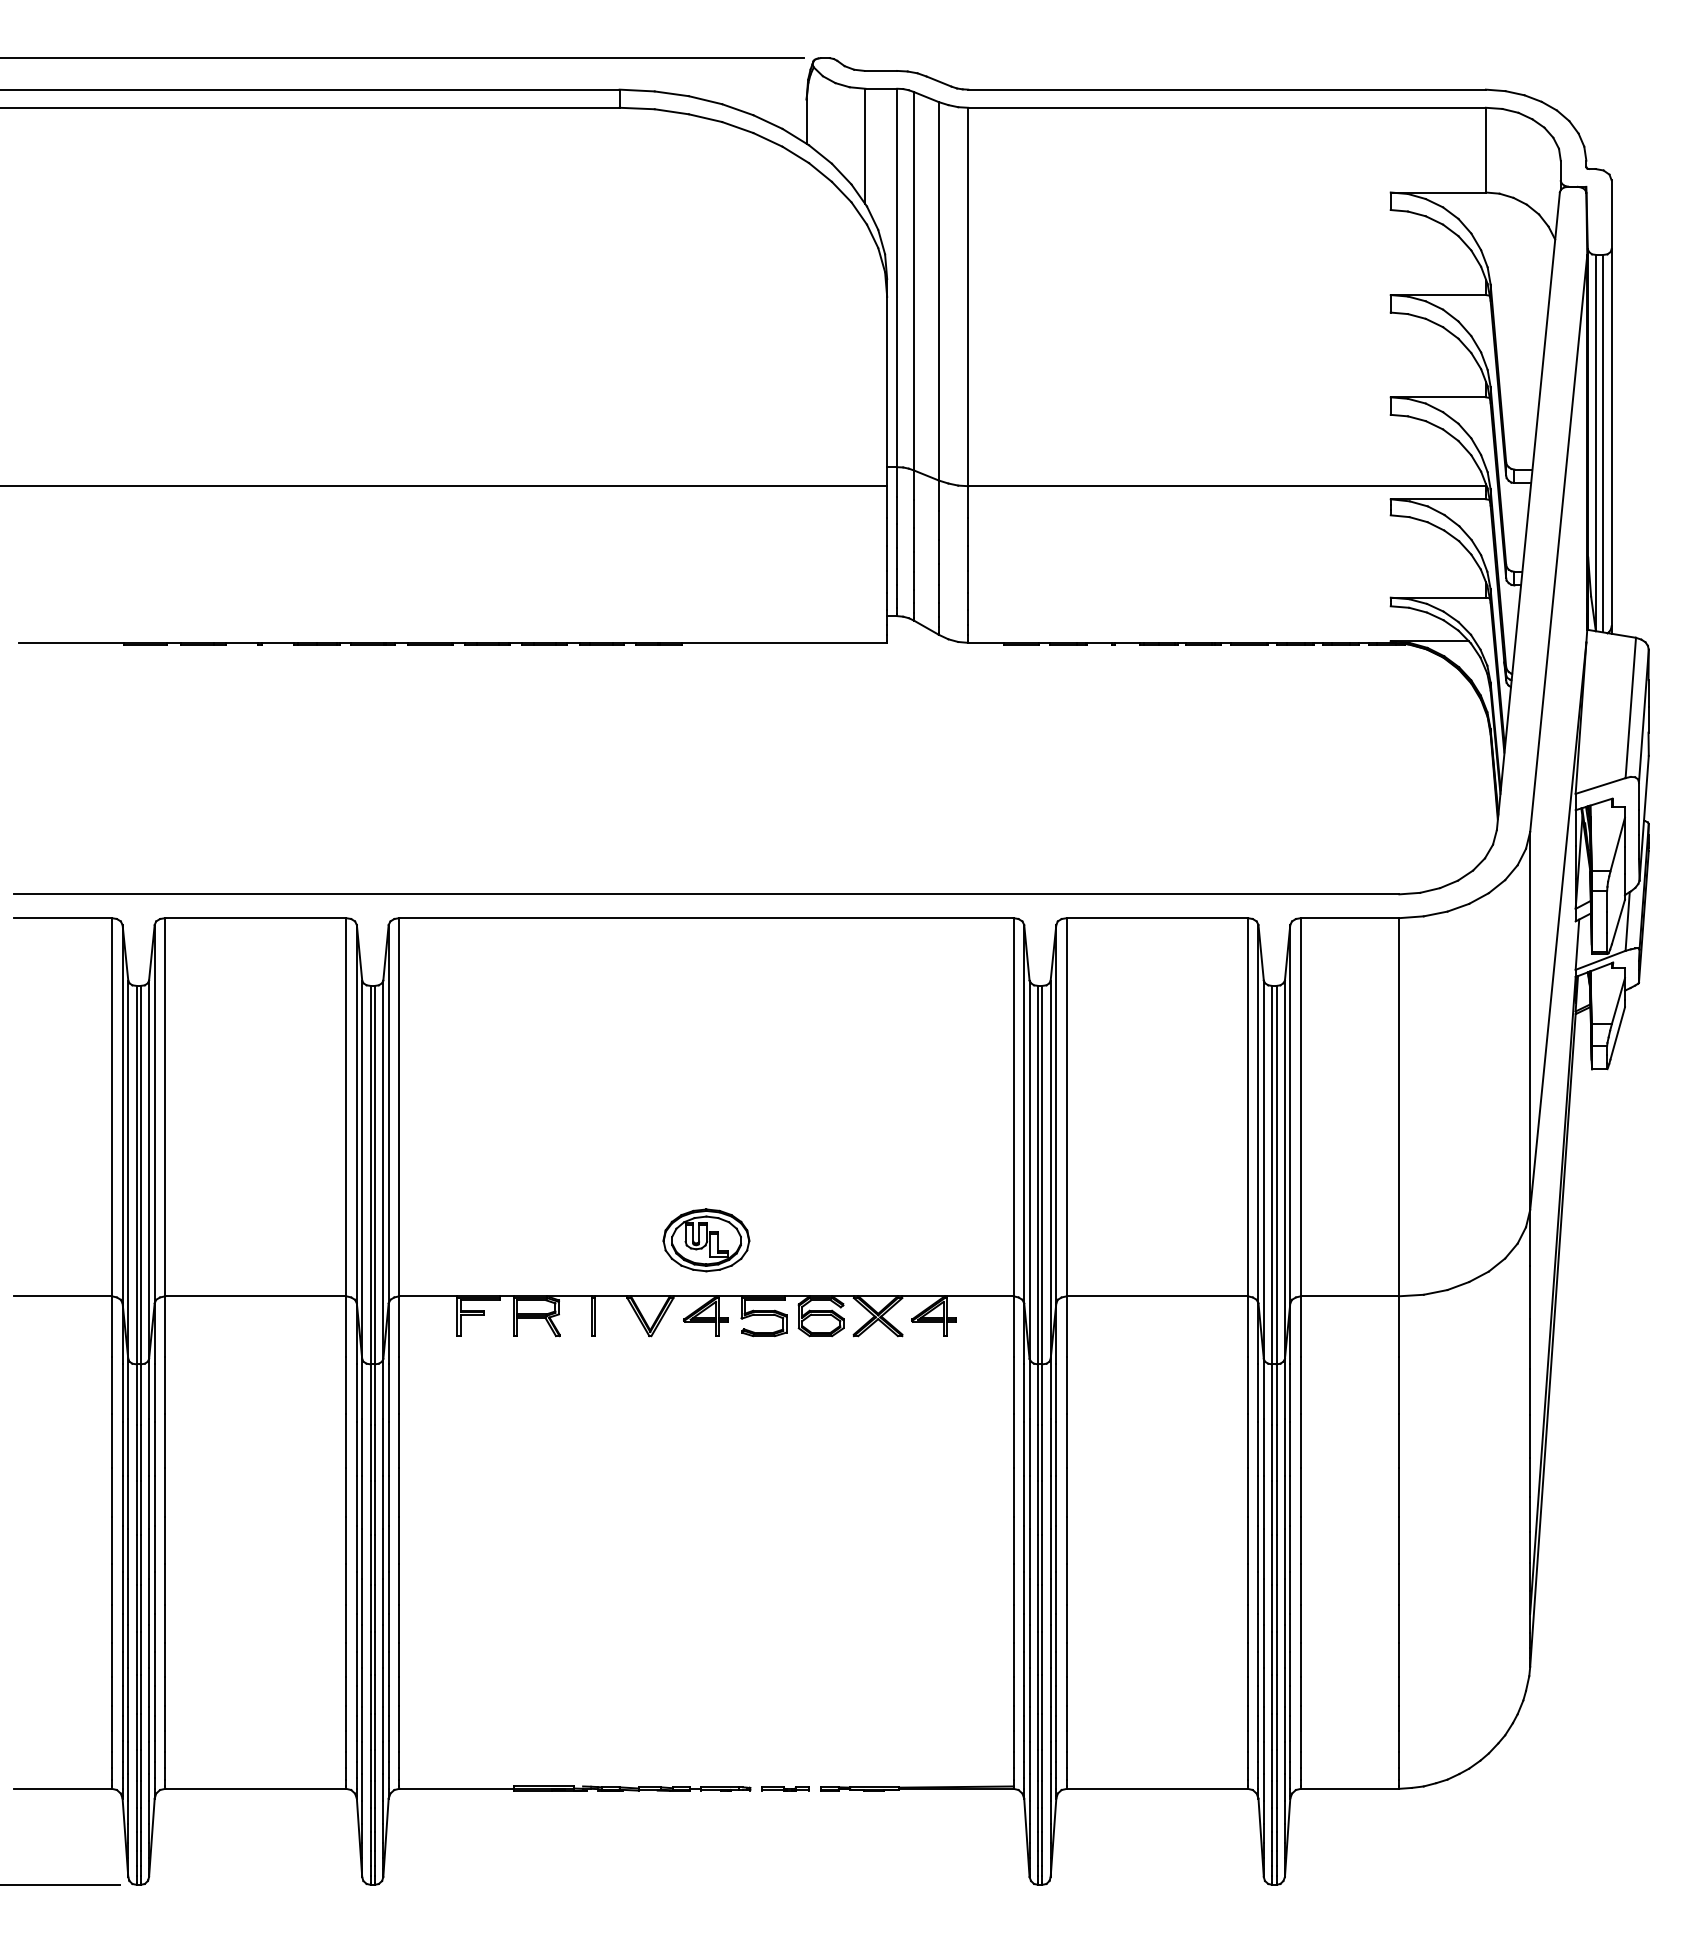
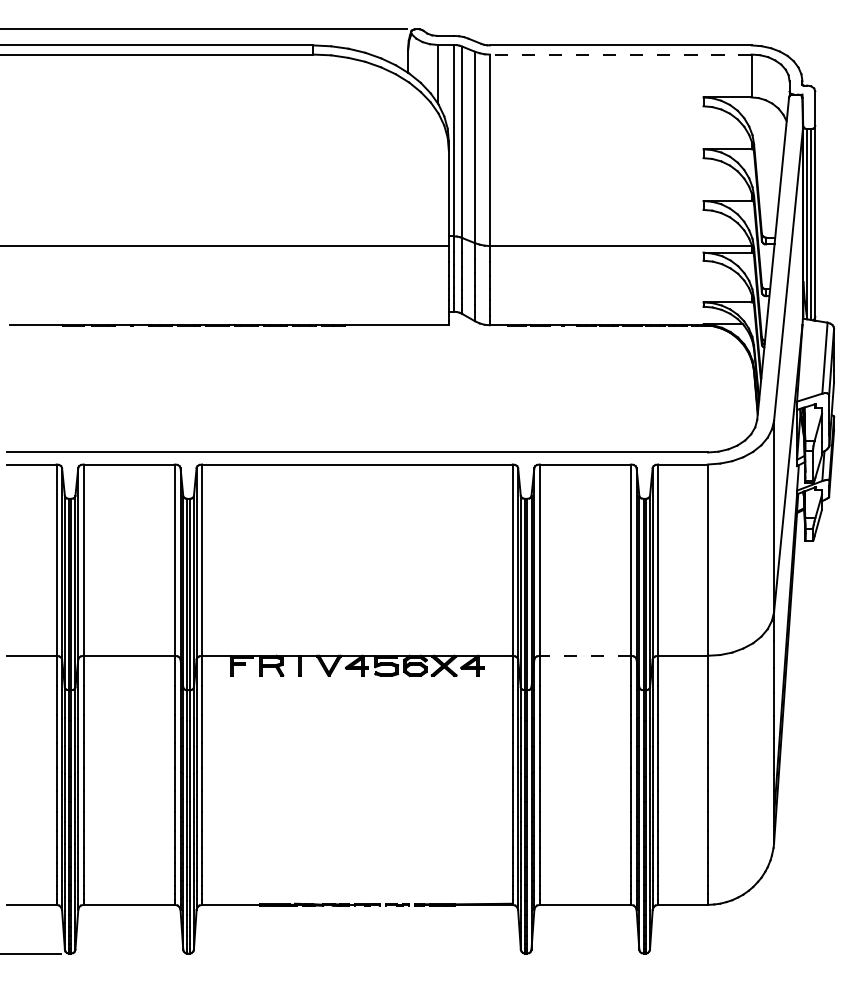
line: (1226, 107) -> (620, 54), solid -> dashed
part: (706, 1240) -> (357, 627), removed
line: (1157, 1295) -> (585, 655), solid -> dashed

